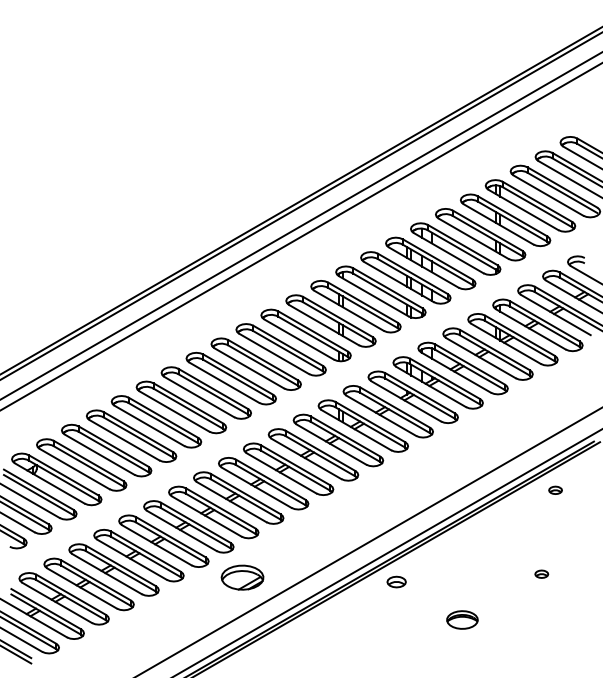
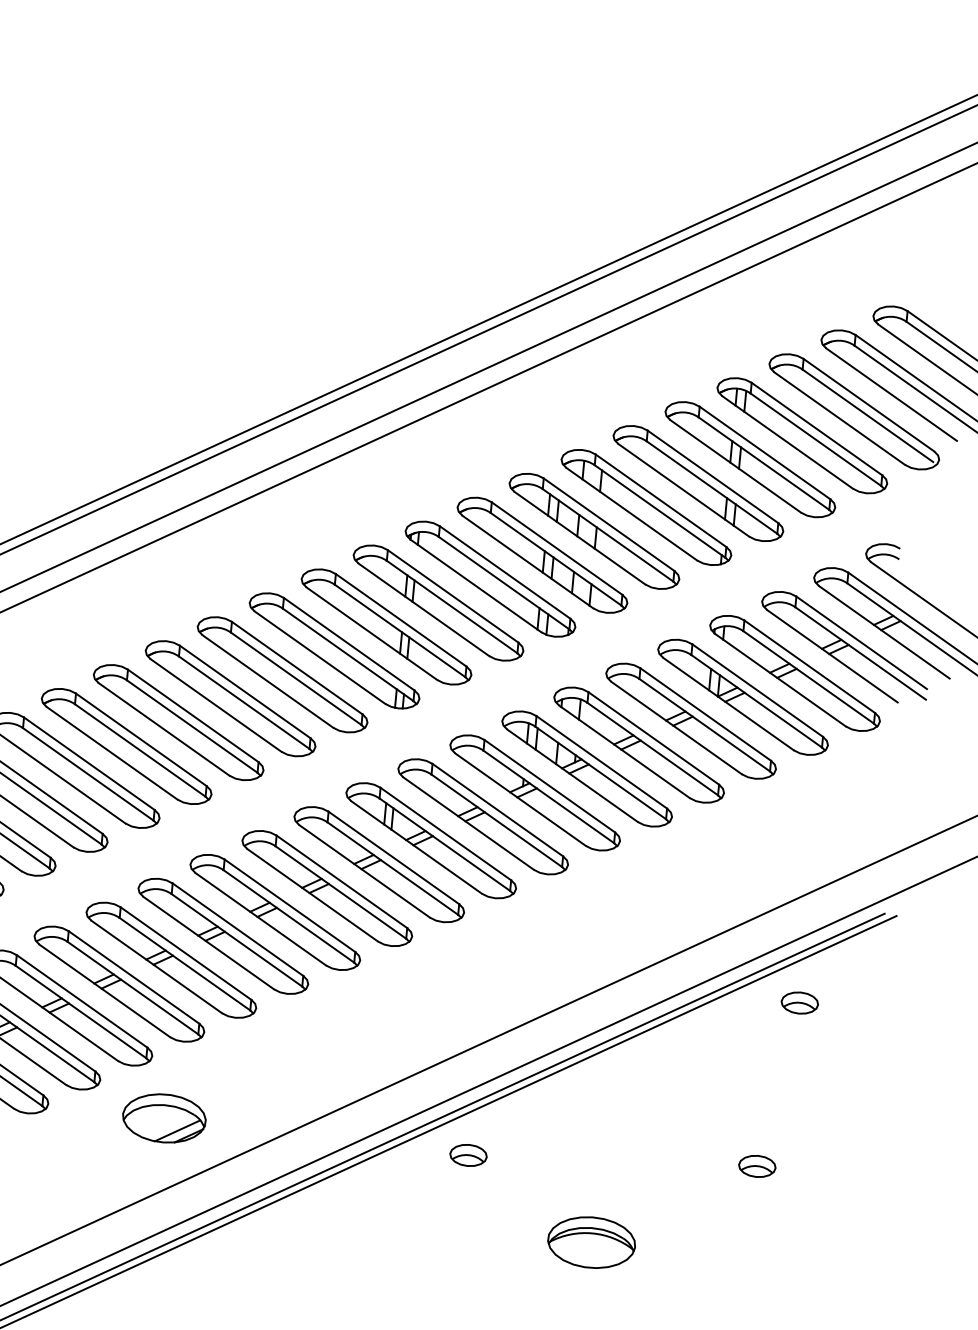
part: (555, 490) -> (799, 1003), size x1.43
part: (541, 574) -> (756, 1167), size x1.43
part: (462, 619) -> (591, 1241), size x1.43

